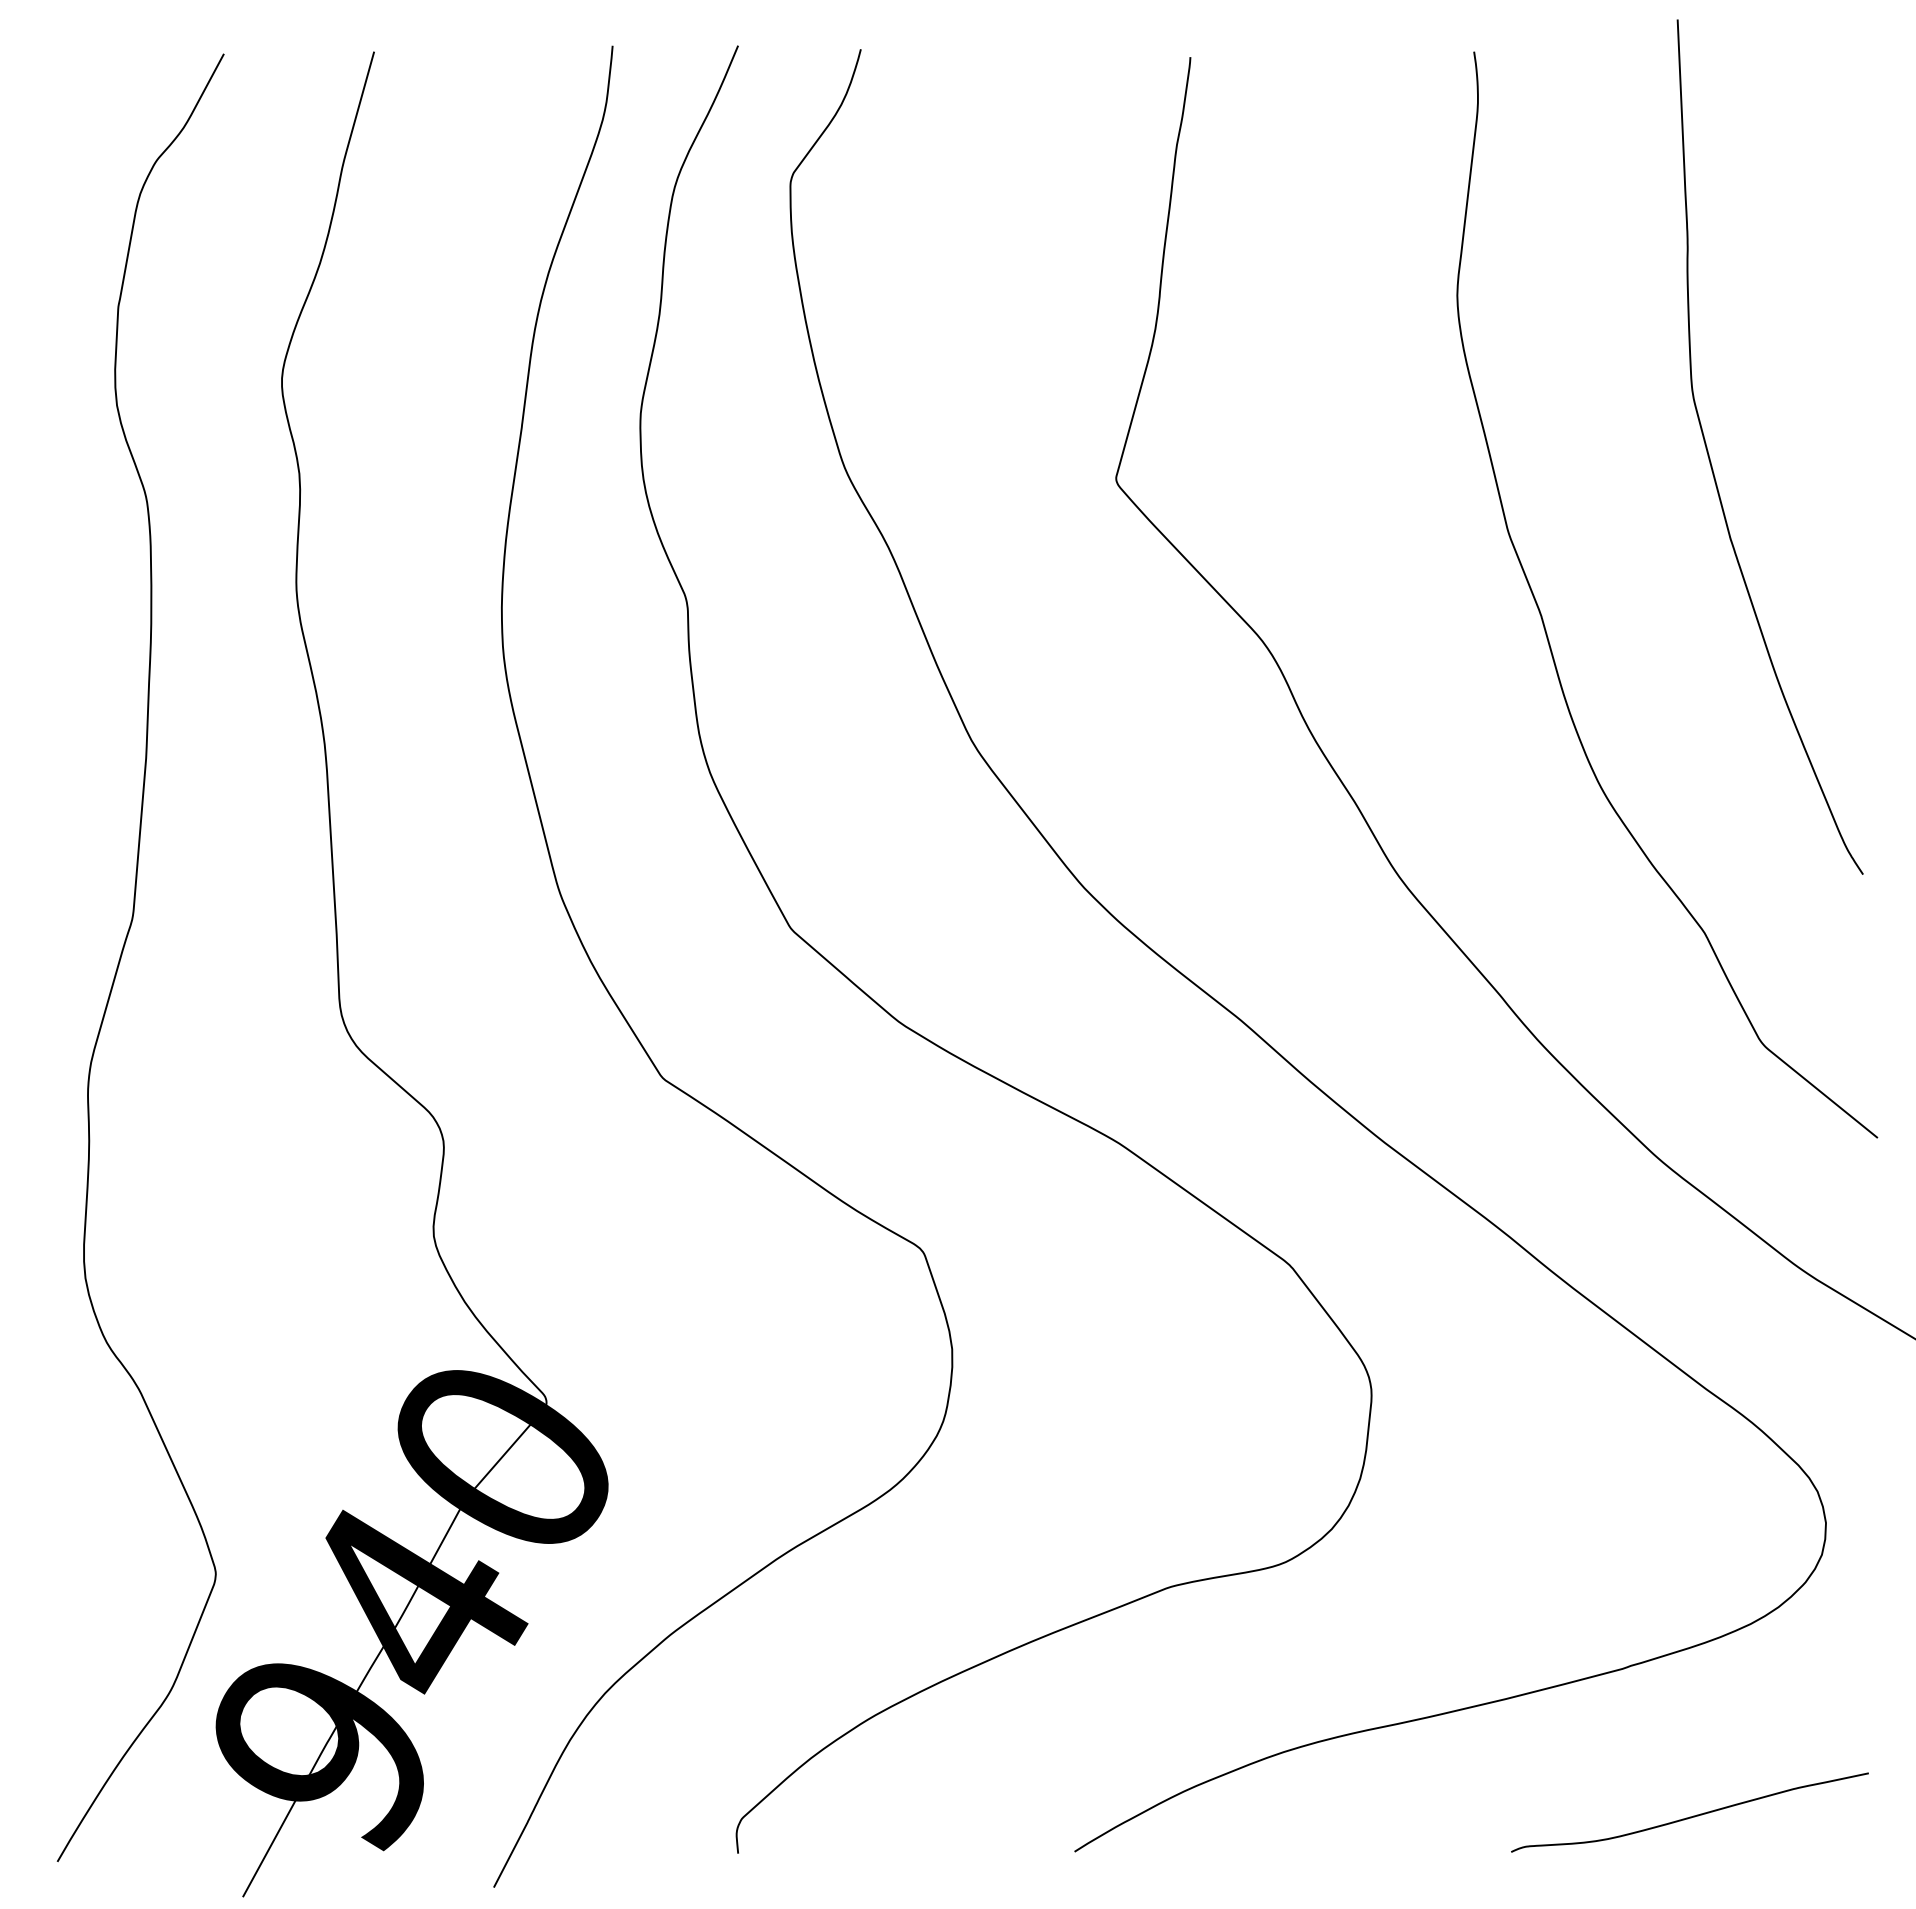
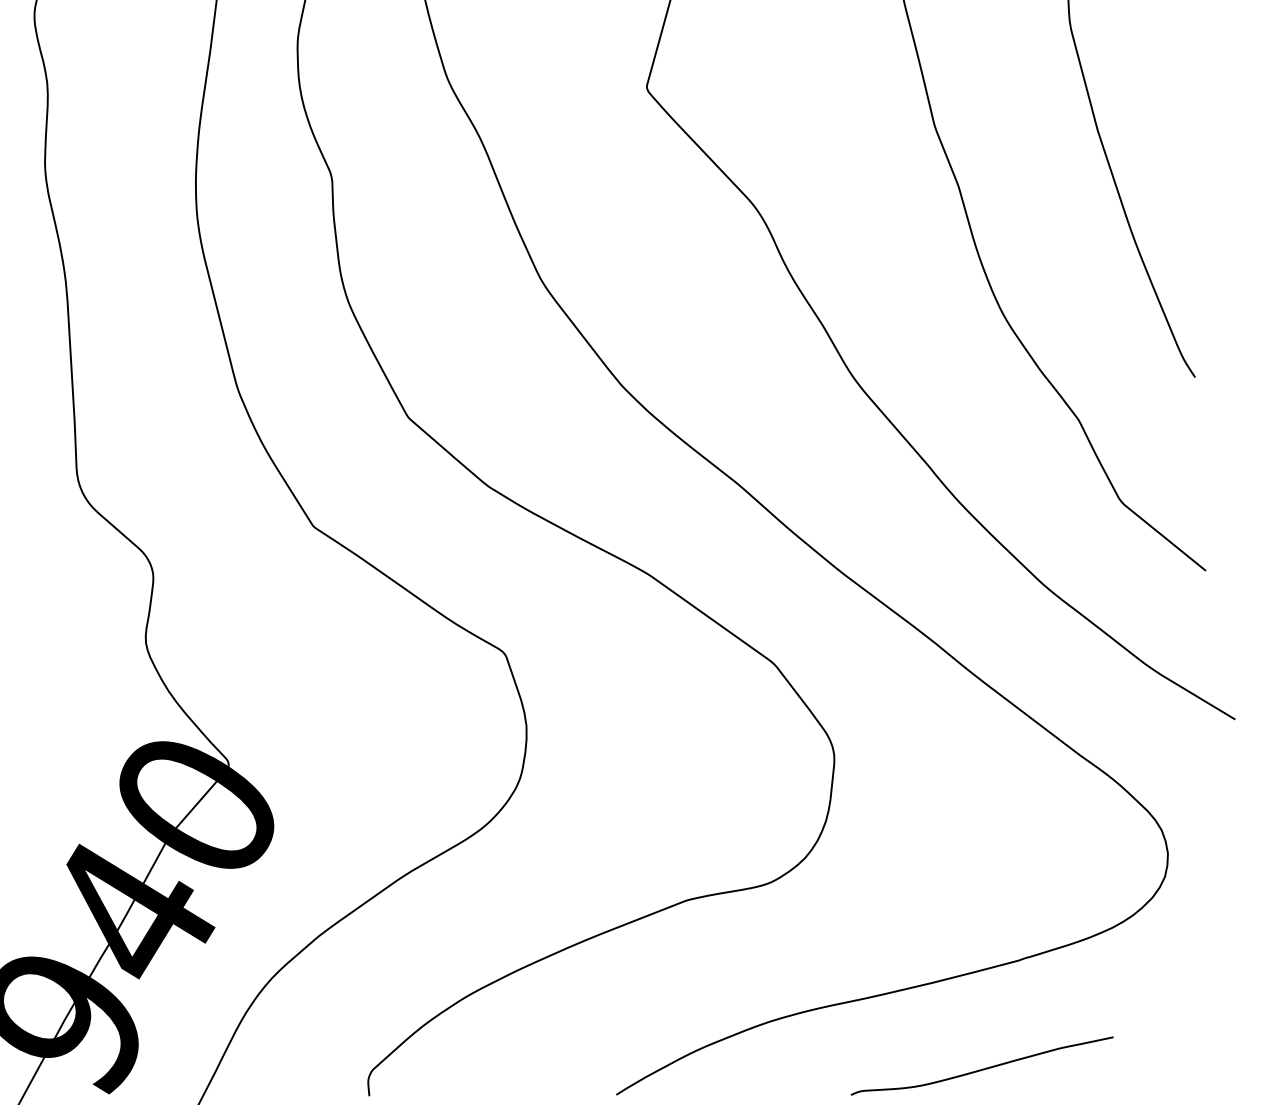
curve: (1689, 1816) -> (981, 1068), moved

